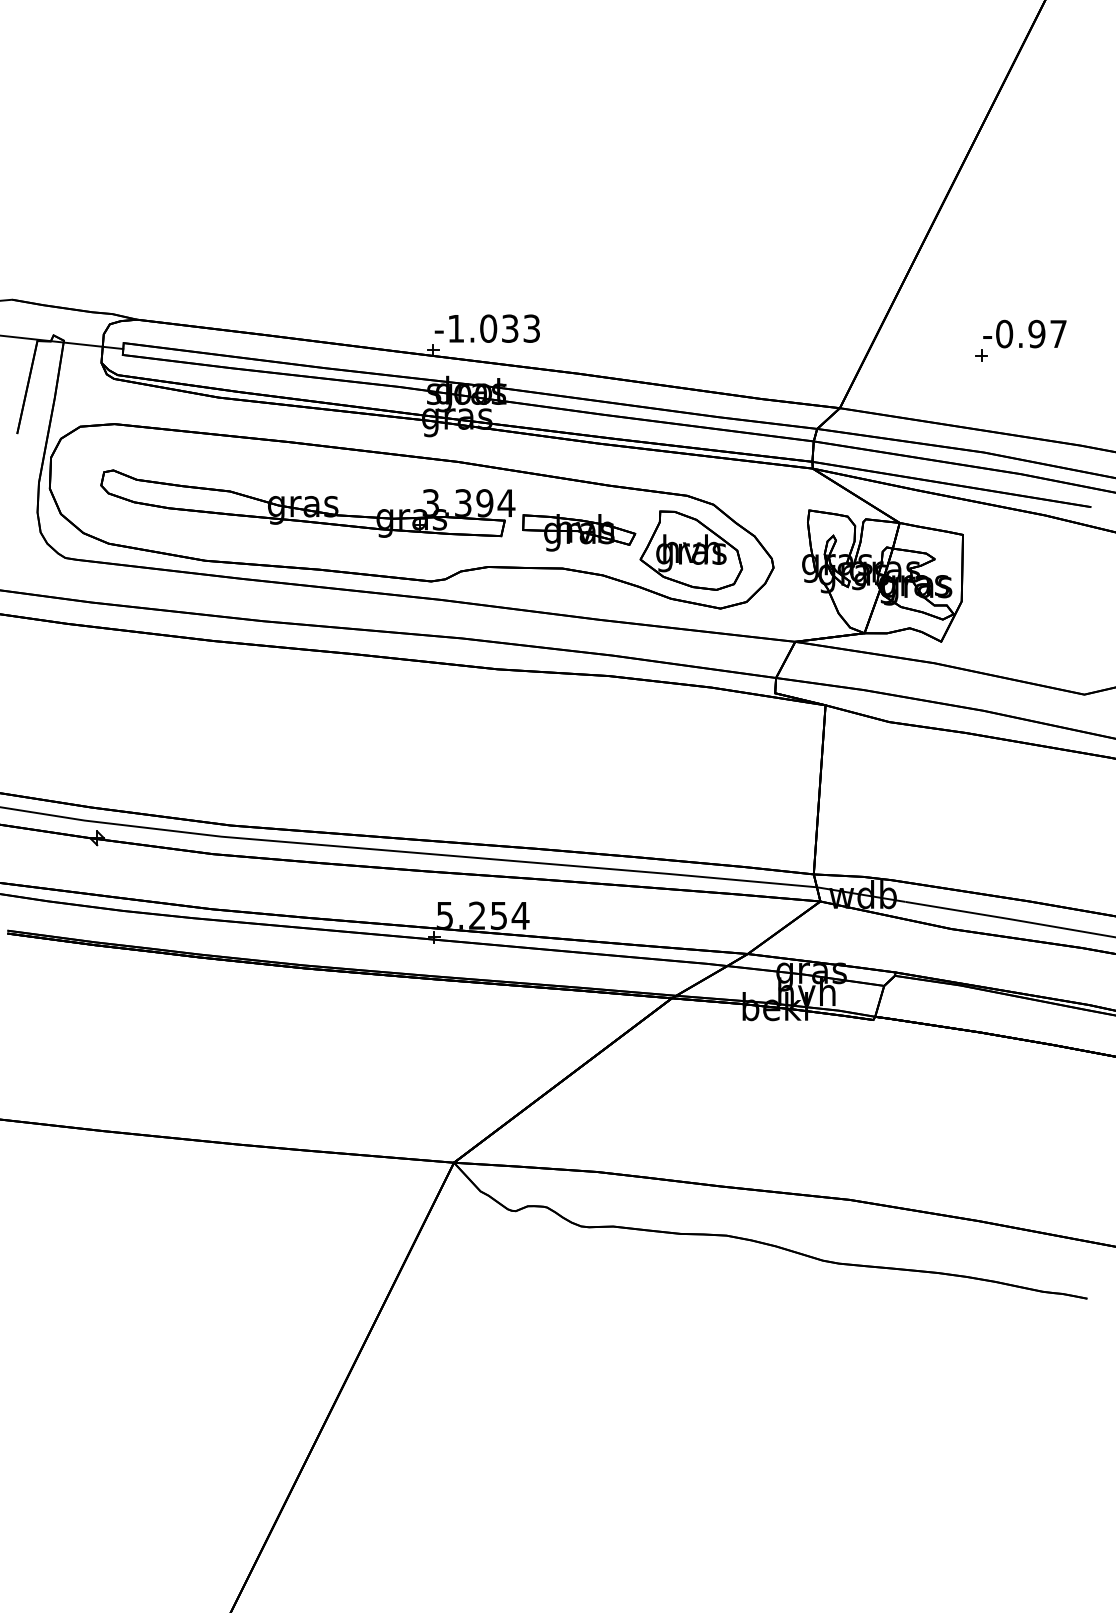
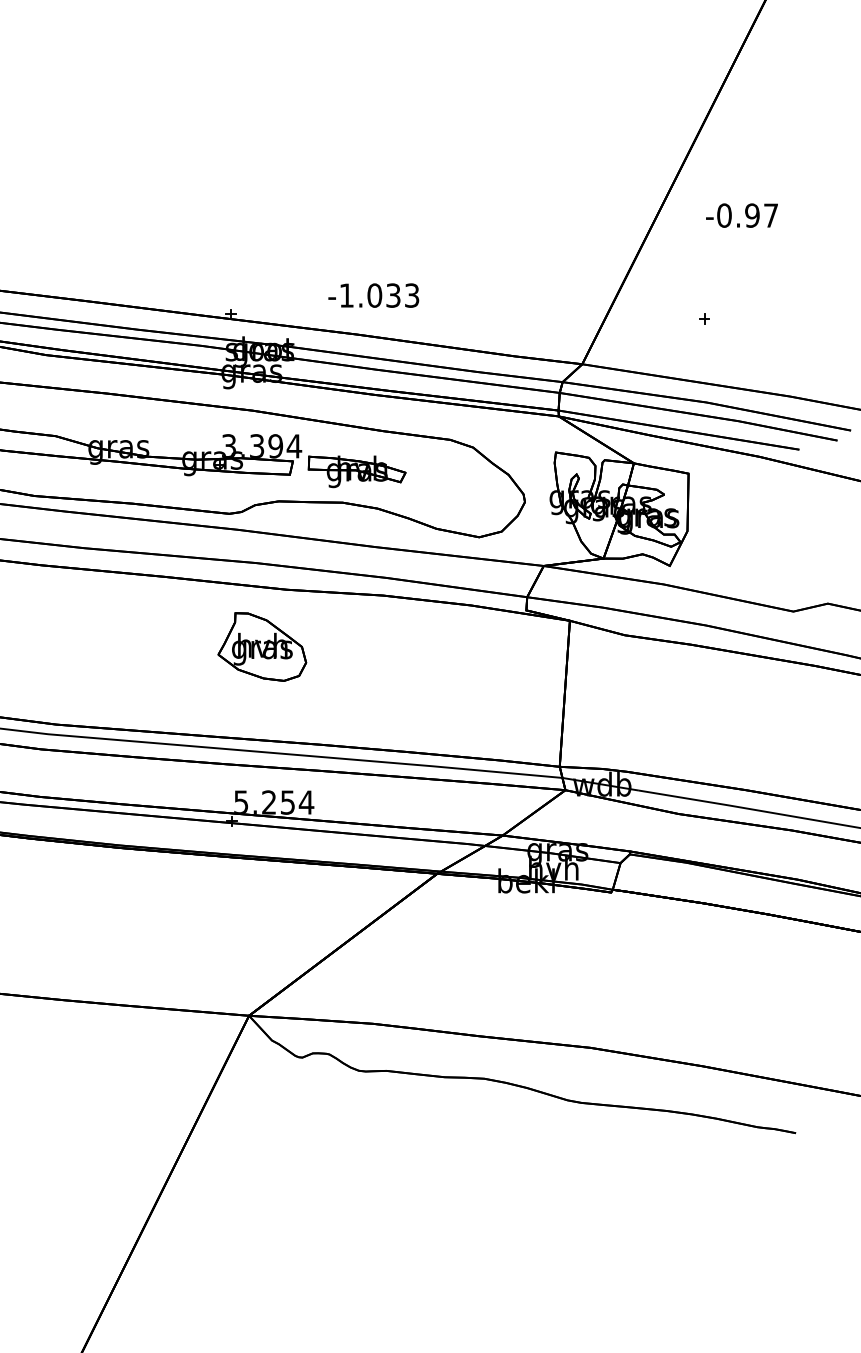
text: (486, 328) -> (372, 295), moved
text: (1024, 333) -> (741, 215), moved
part: (690, 550) -> (261, 646), moved

